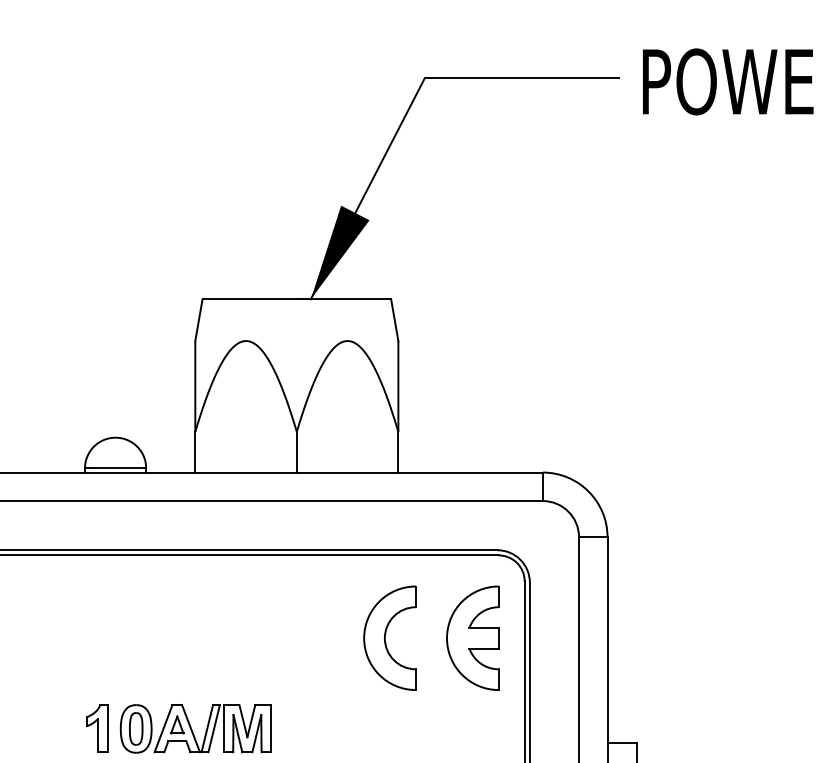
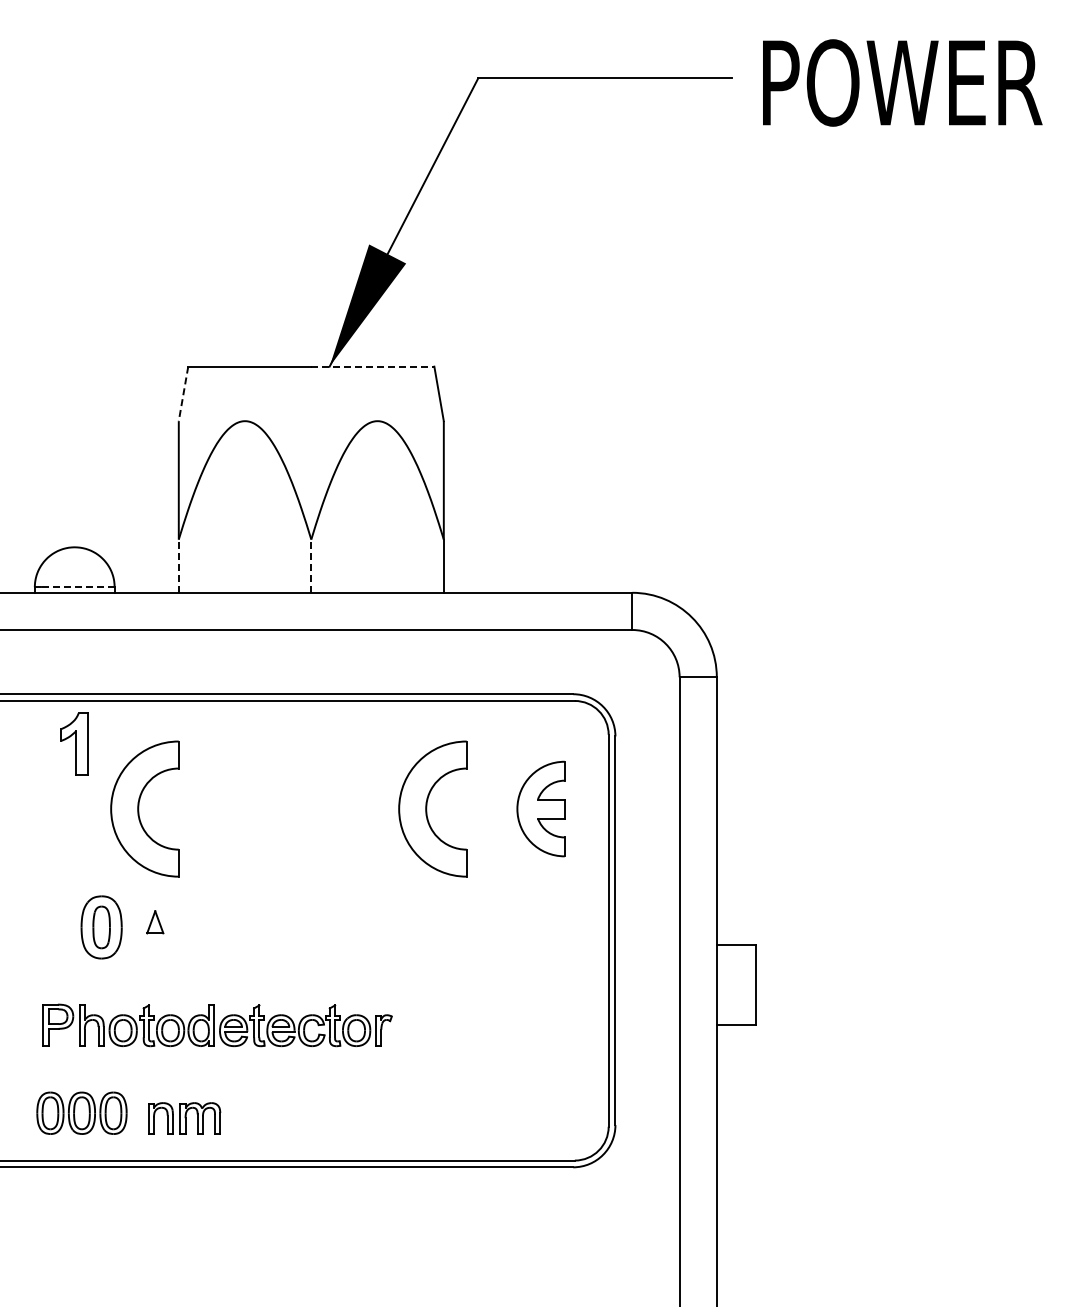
line: (343, 299) -> (372, 366), solid -> dashed
line: (198, 319) -> (183, 393), solid -> dashed
line: (195, 452) -> (178, 566), solid -> dashed
line: (296, 452) -> (311, 566), solid -> dashed
line: (117, 468) -> (77, 587), solid -> dashed
part: (169, 637) -> (144, 808), added
part: (472, 637) -> (540, 808), size x0.7
part: (97, 728) -> (74, 743), moved
part: (211, 728) -> (200, 926), removed

